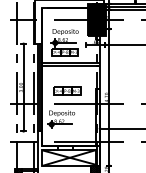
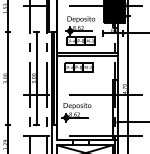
part: (67, 90) -> (78, 66), moved

